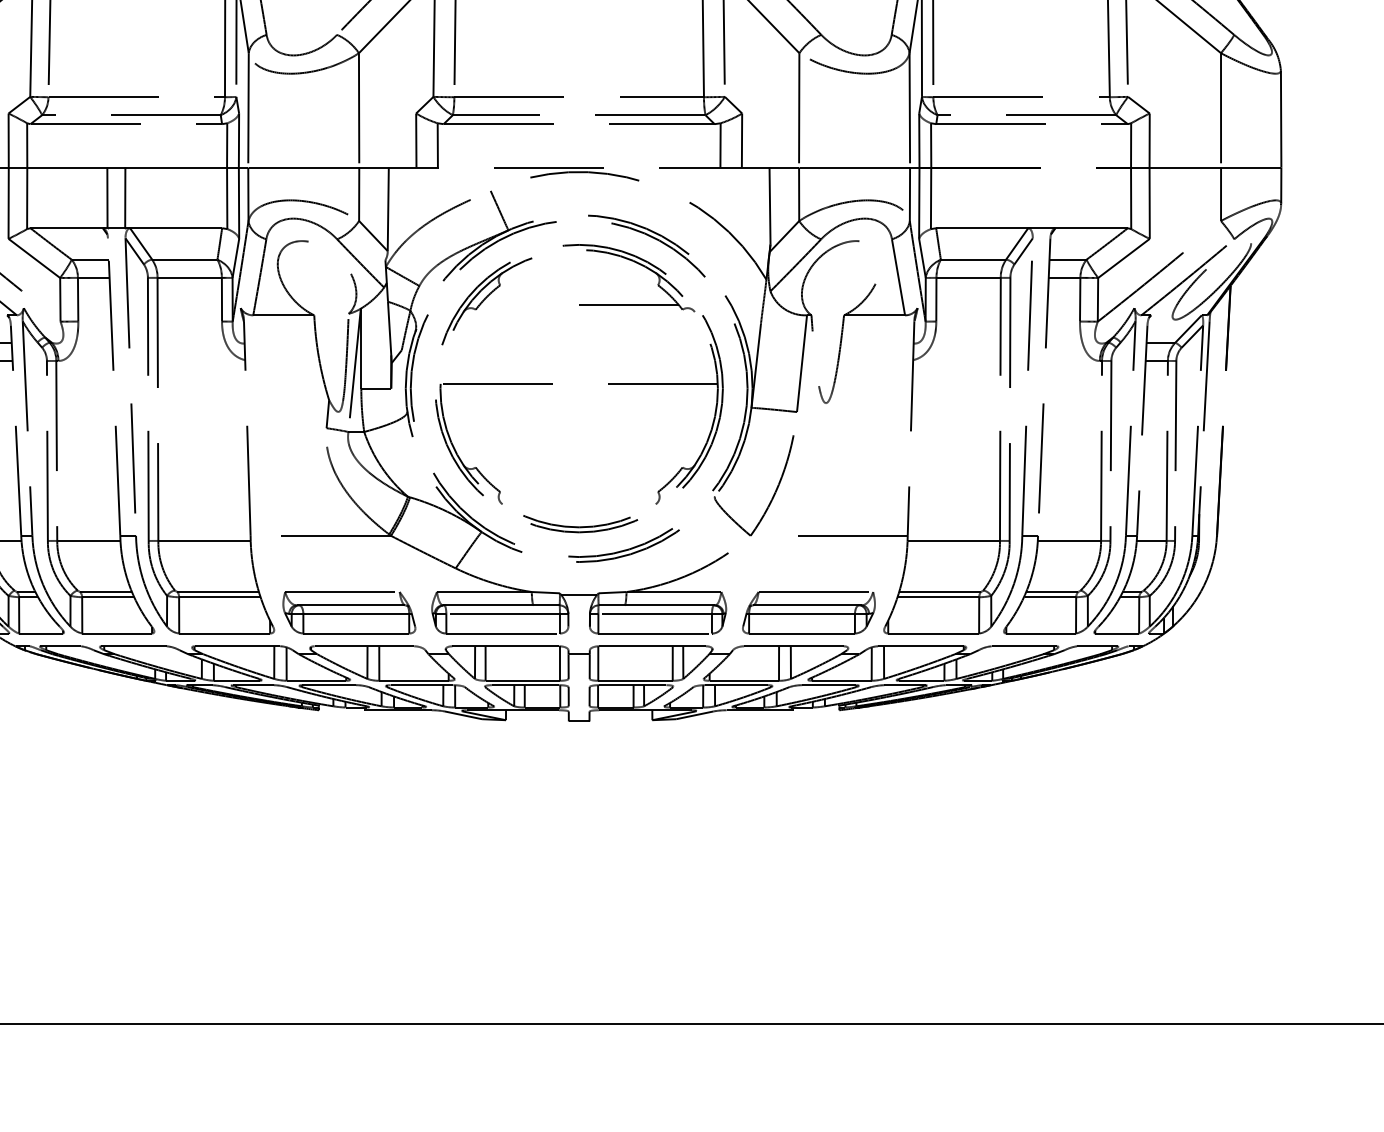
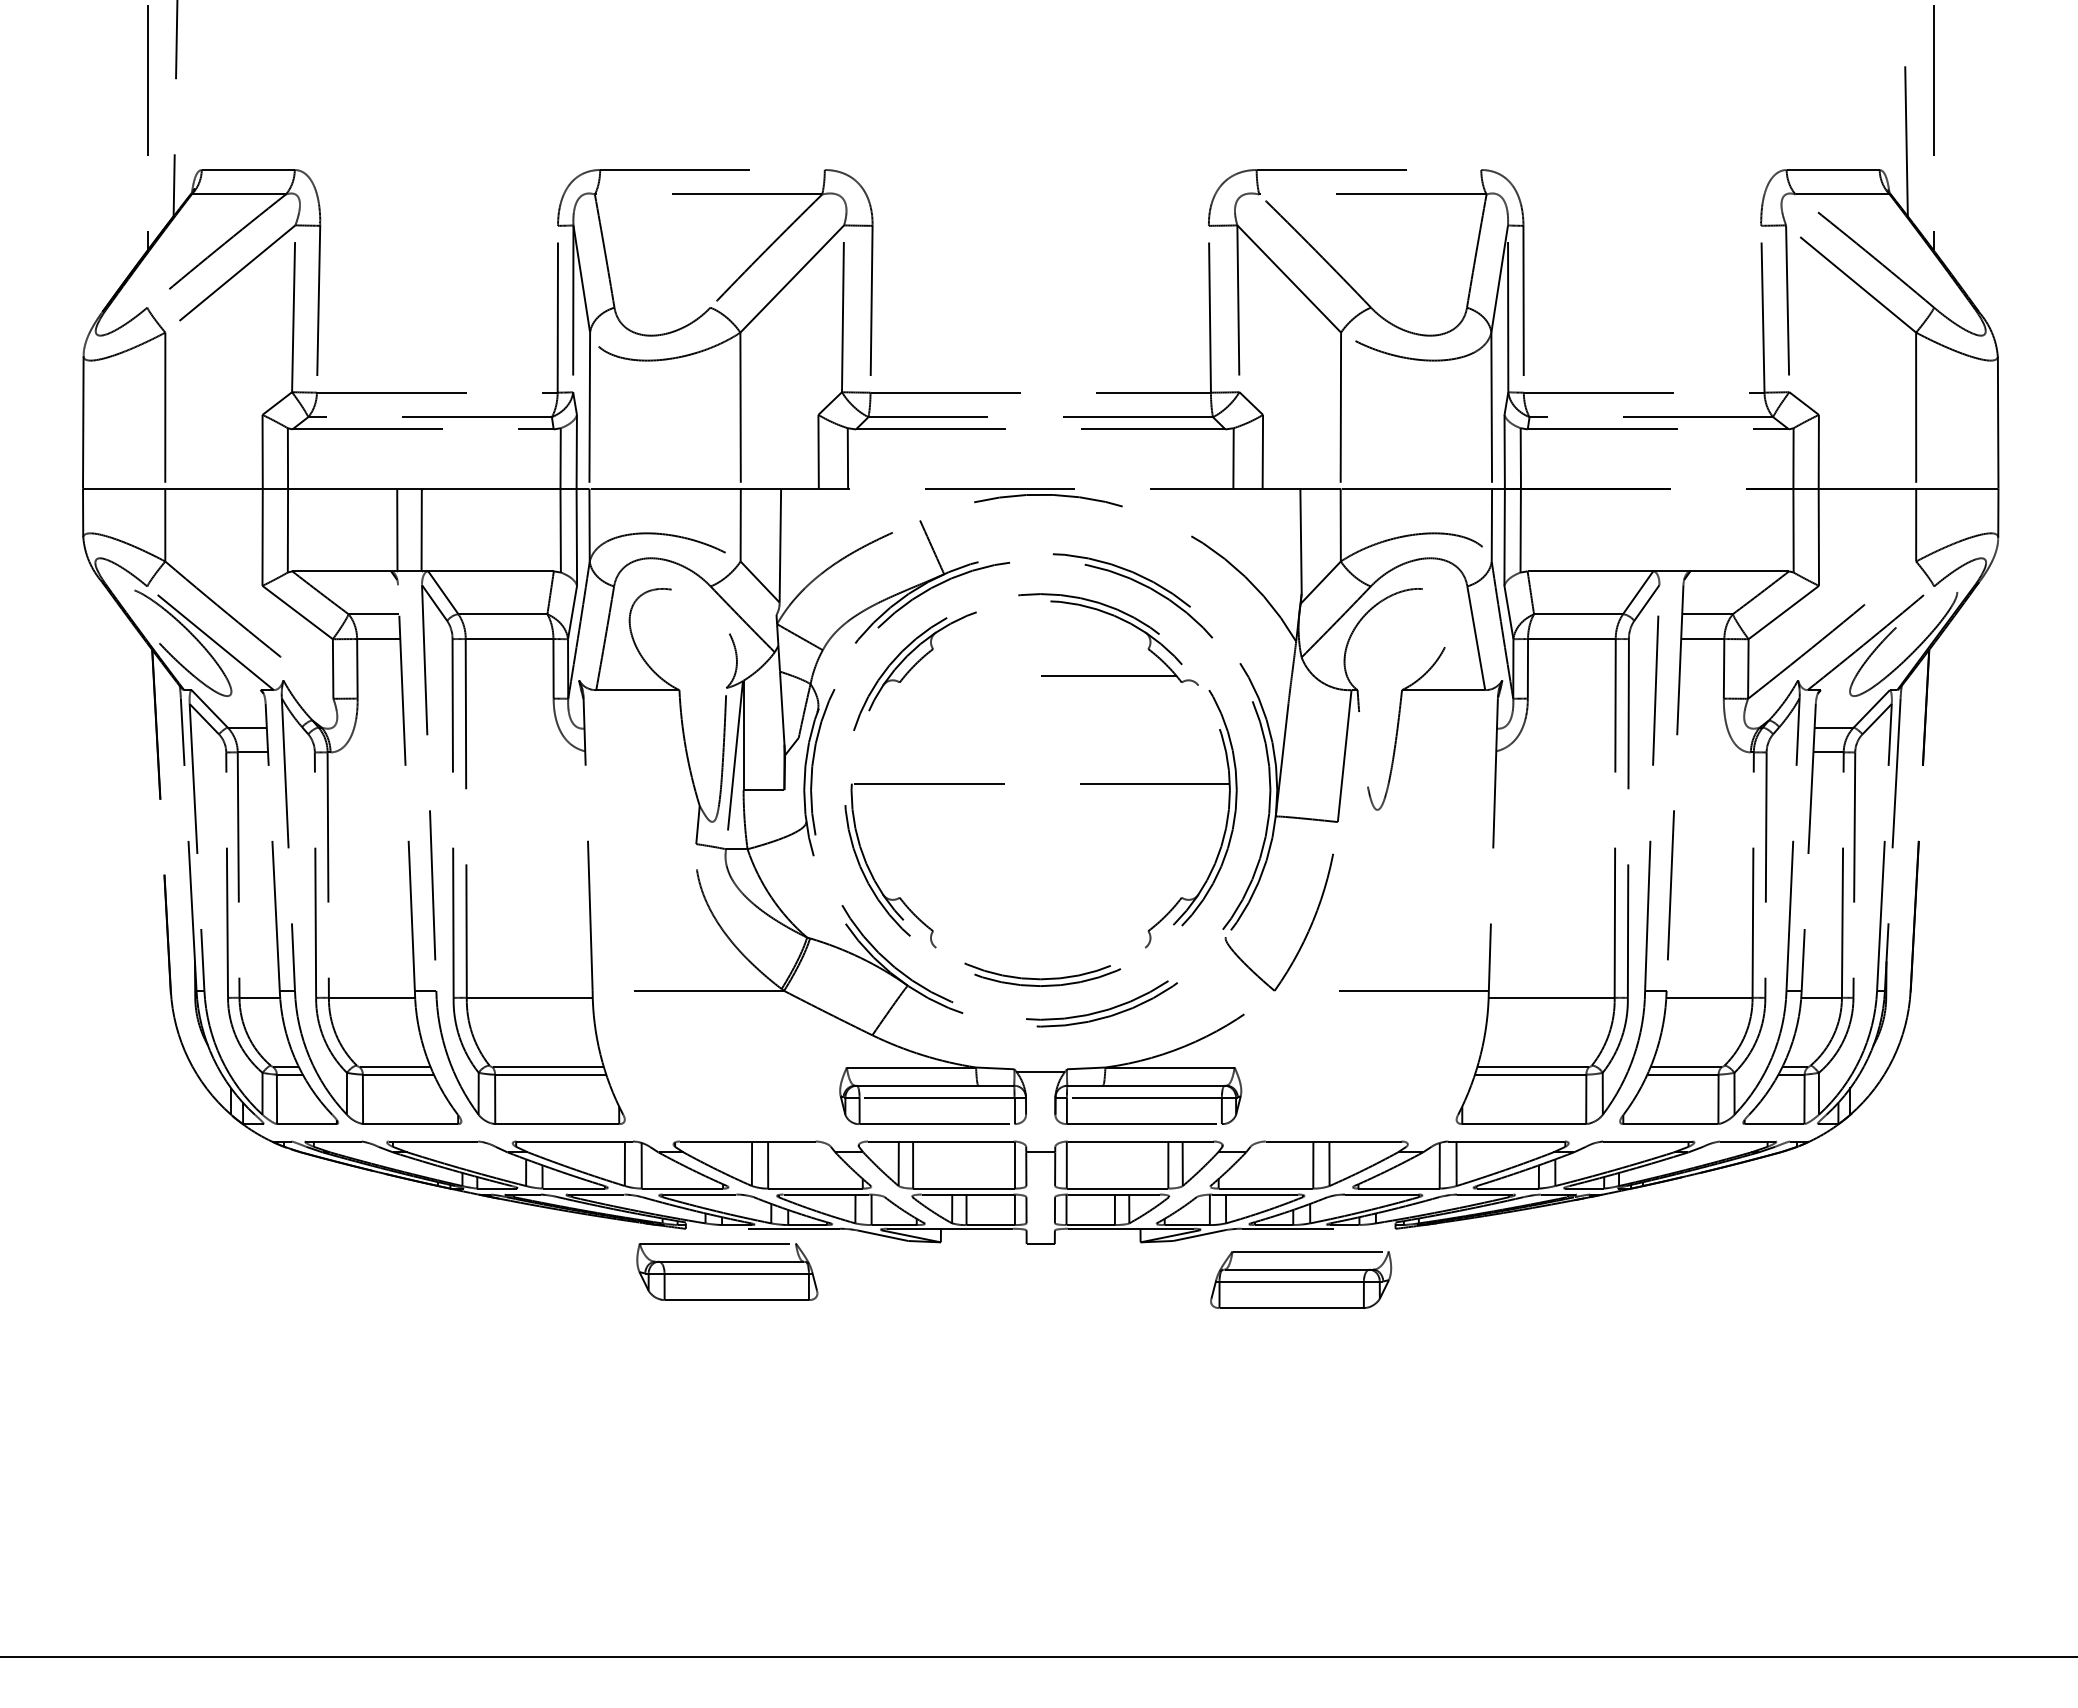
part: (349, 612) -> (727, 1271), moved
part: (809, 612) -> (1301, 1279), moved

